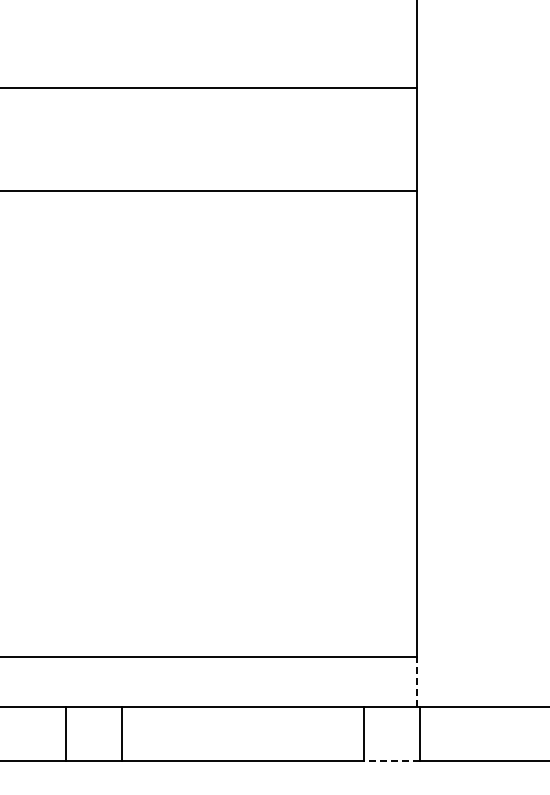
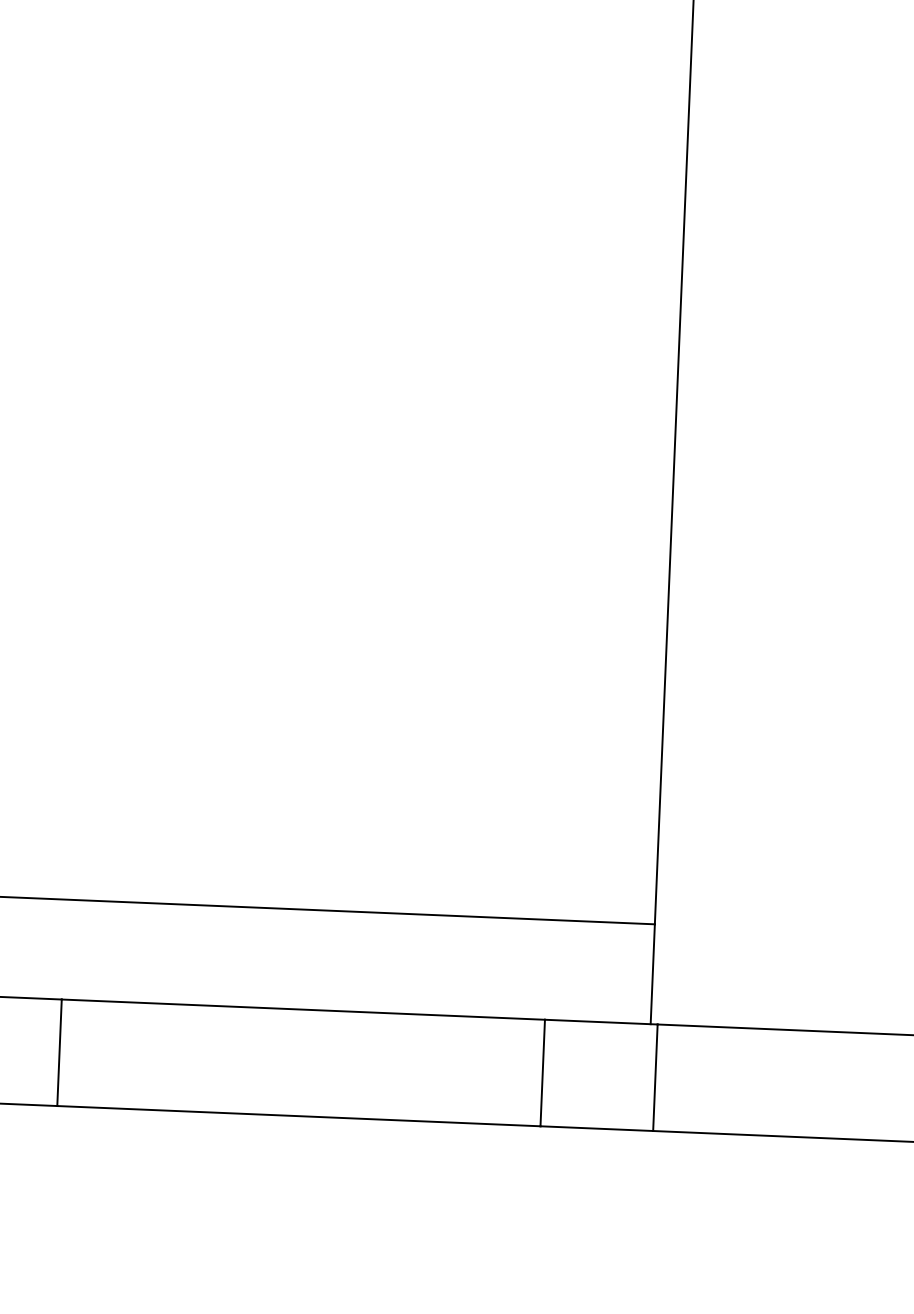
line: (416, 682) -> (651, 974), dashed -> solid
line: (391, 760) -> (595, 1128), dashed -> solid

